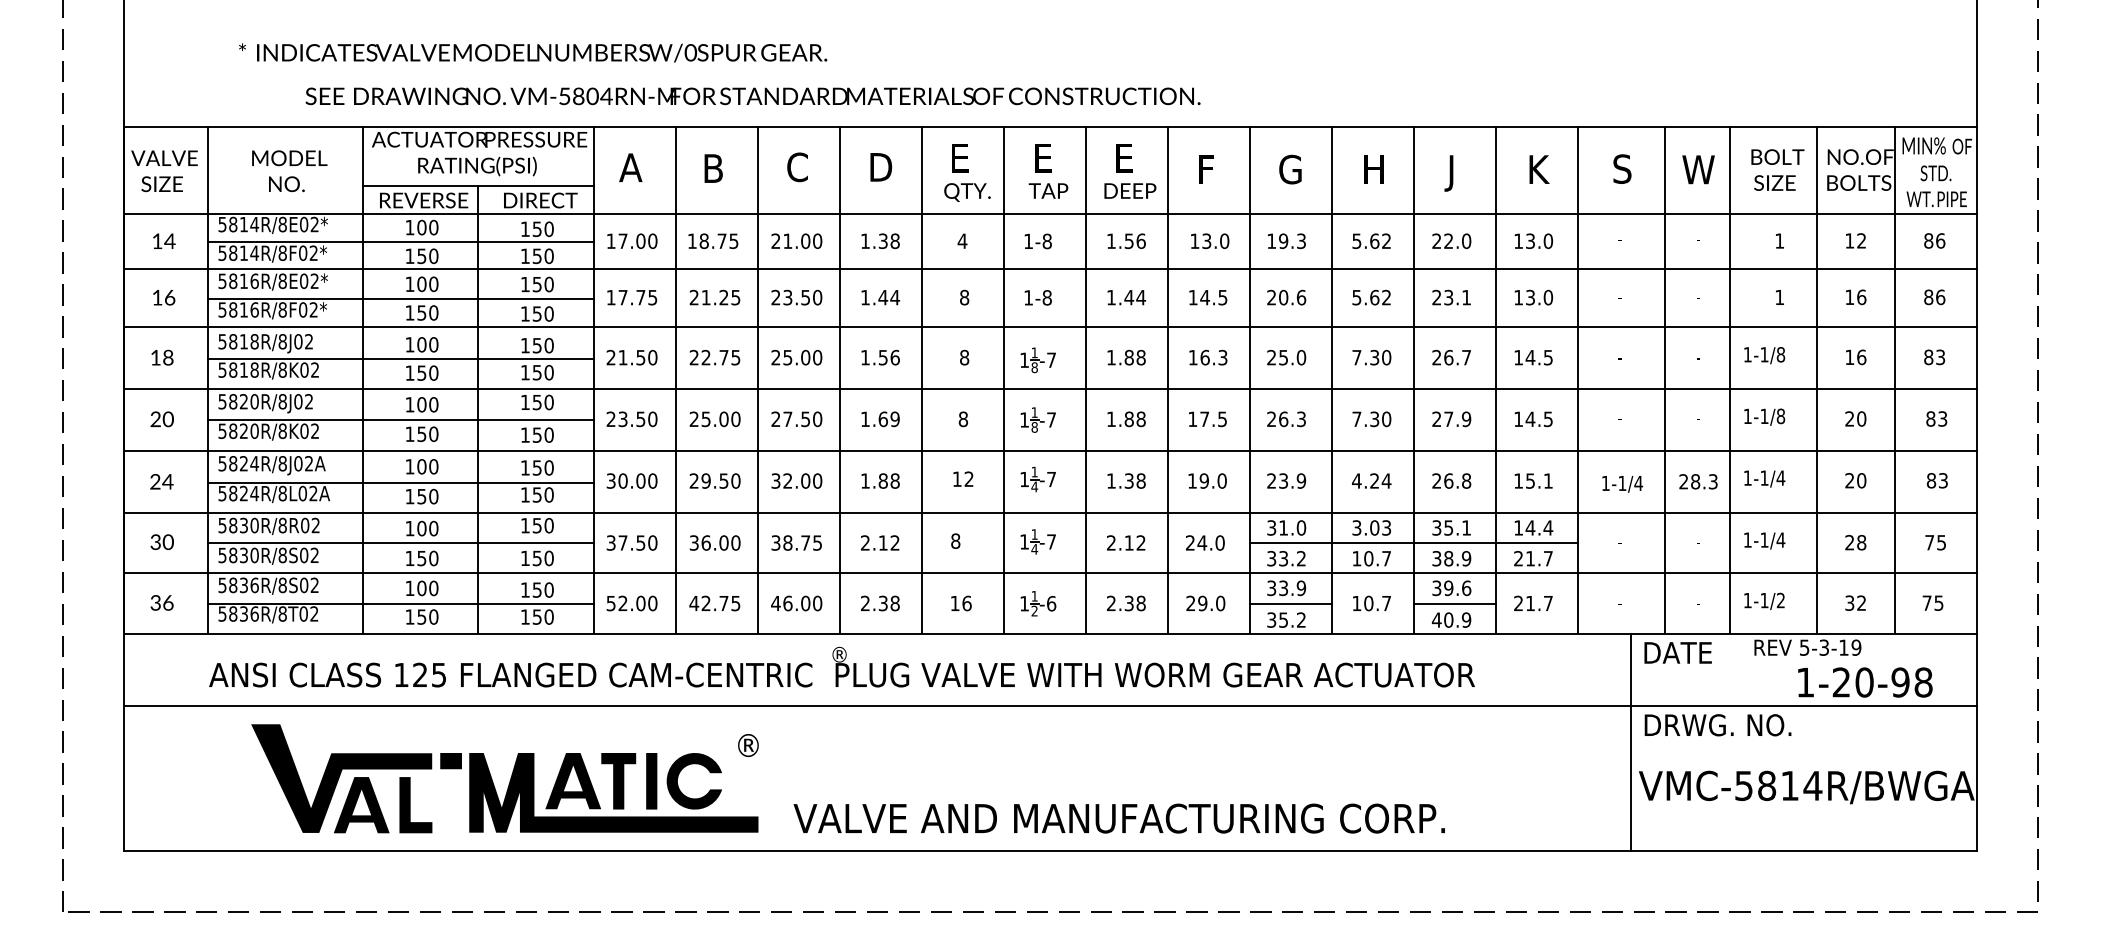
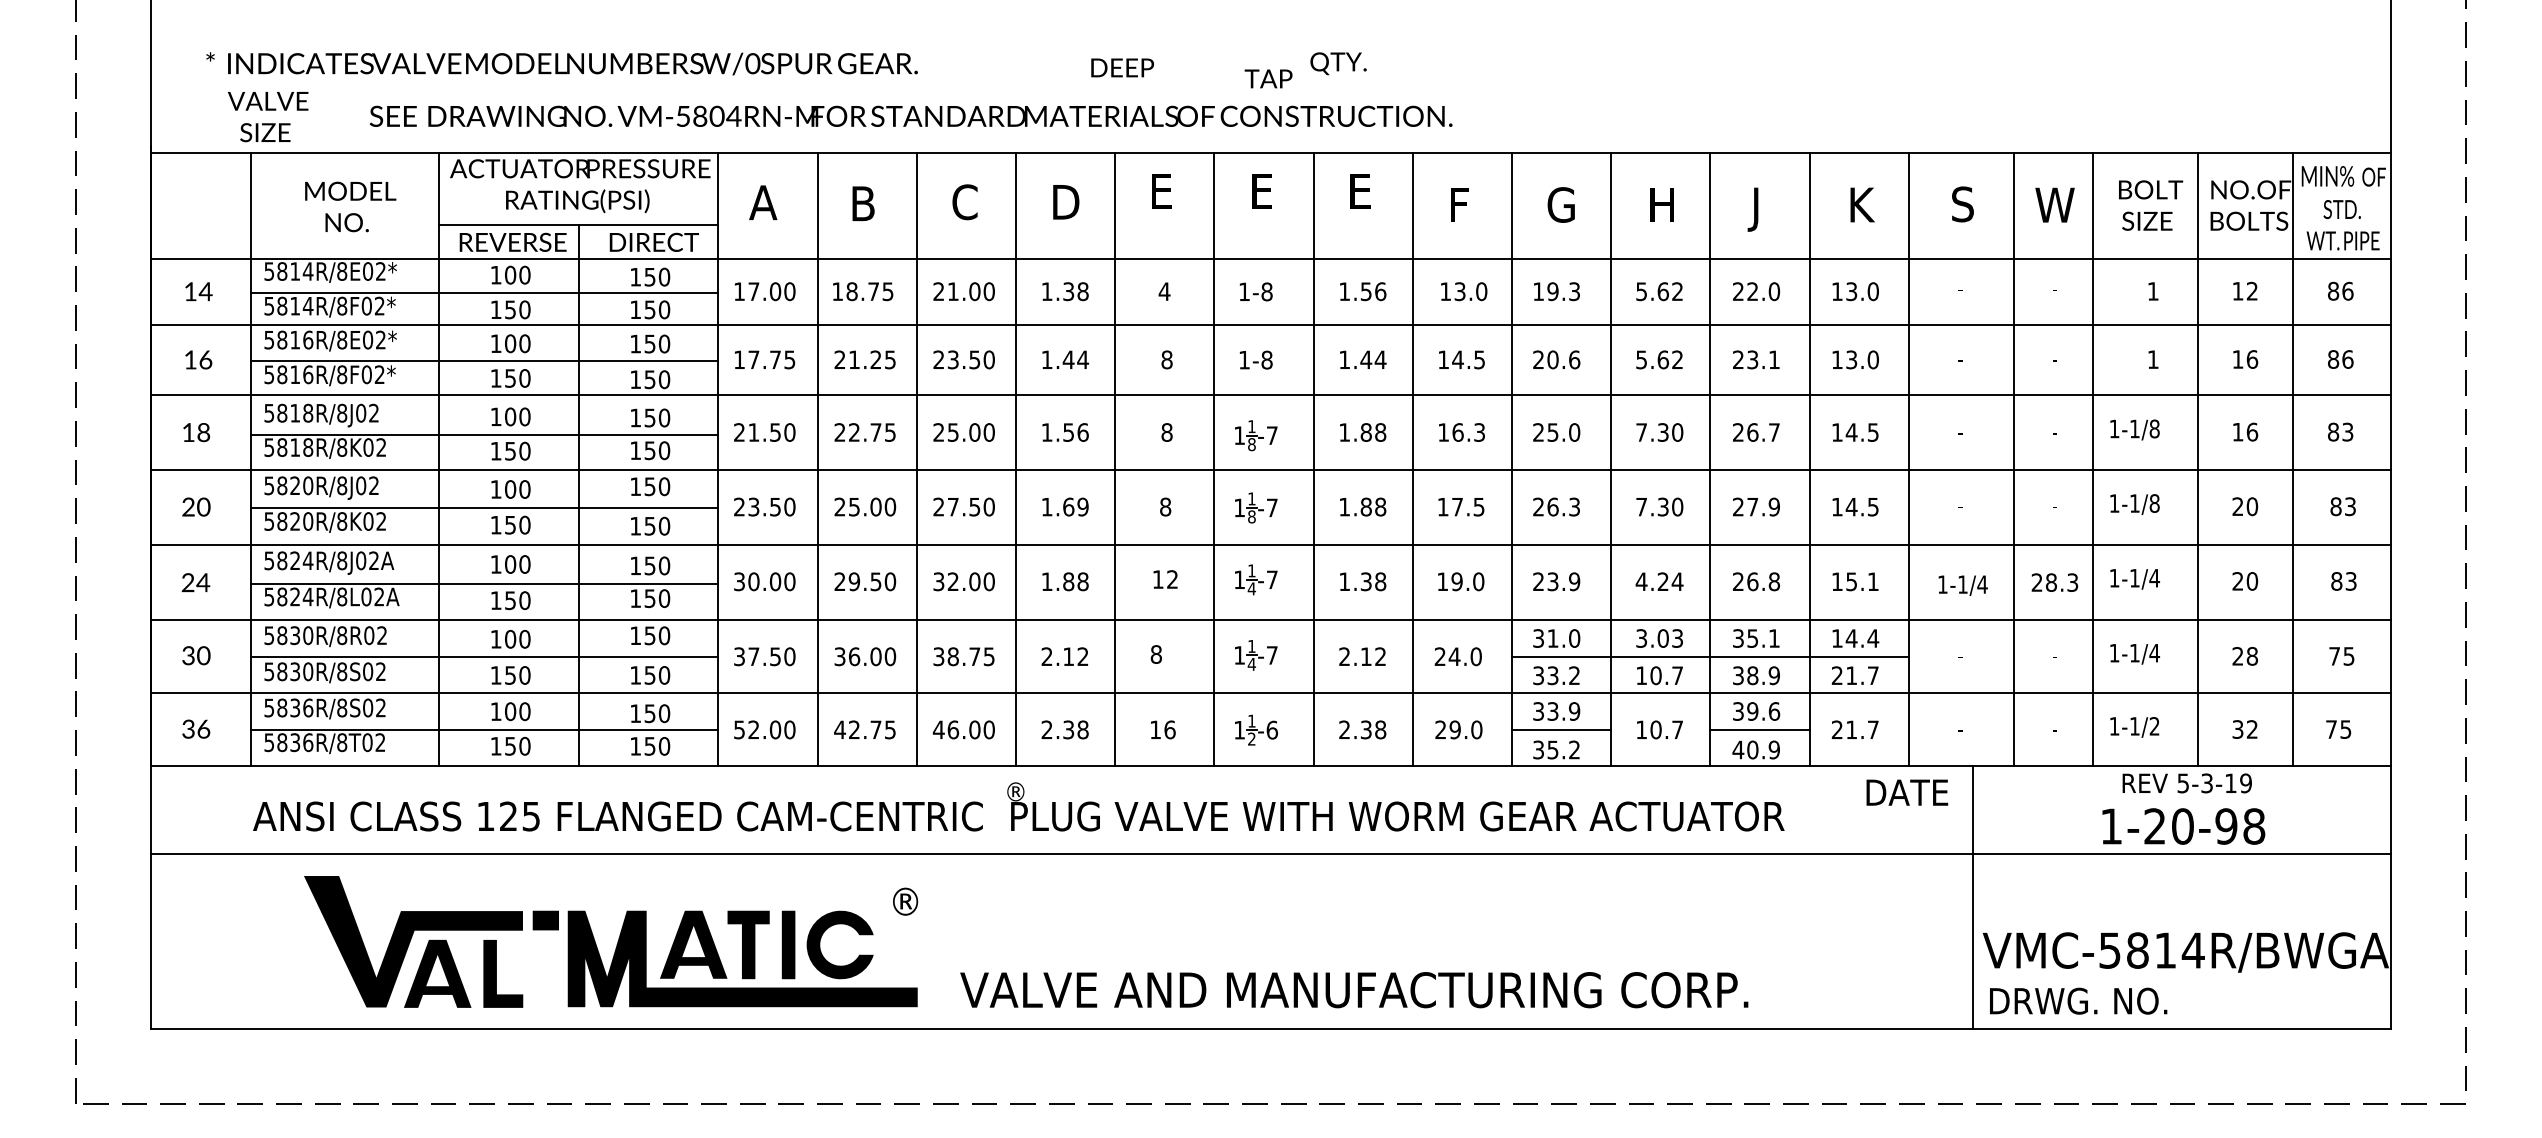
text: (532, 52) -> (561, 63), moved
text: (164, 171) -> (268, 117), moved
text: (1048, 190) -> (1268, 78), moved
text: (1130, 190) -> (1122, 67), moved
text: (967, 192) -> (1338, 63), moved
text: (1678, 652) -> (1907, 792), moved
text: (1865, 682) -> (2183, 826), moved
text: (1717, 724) -> (2078, 1000), moved

